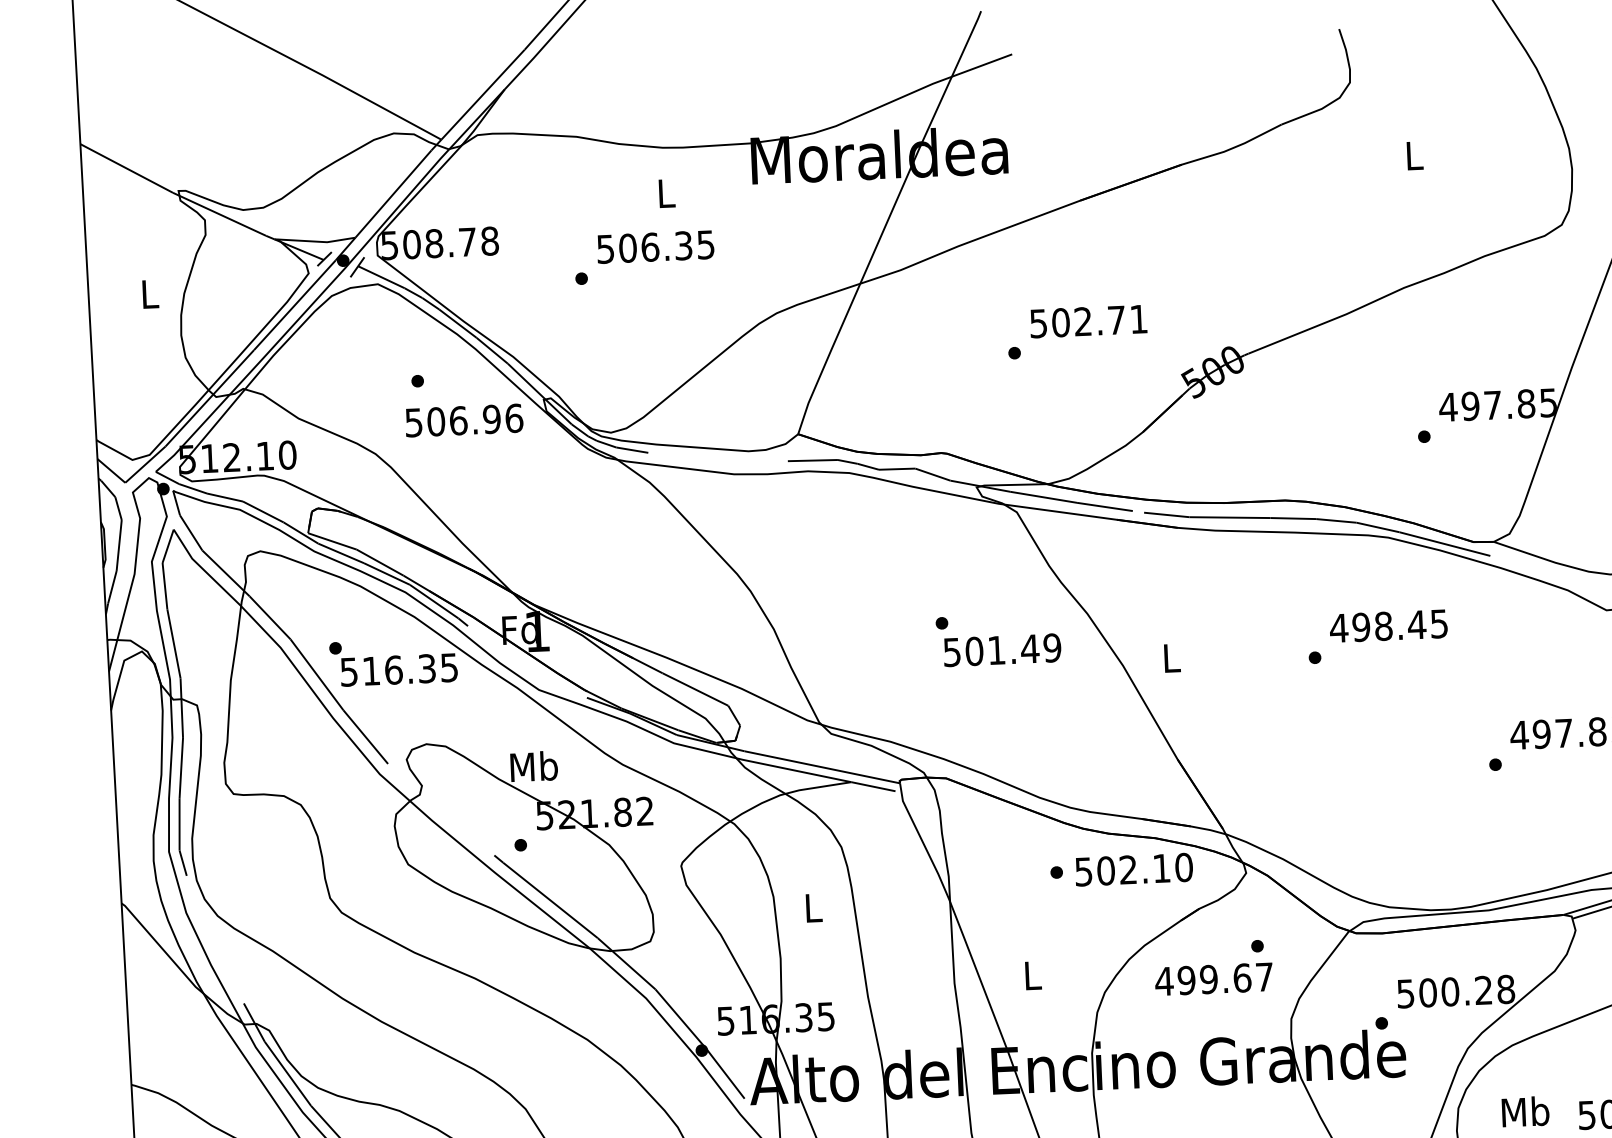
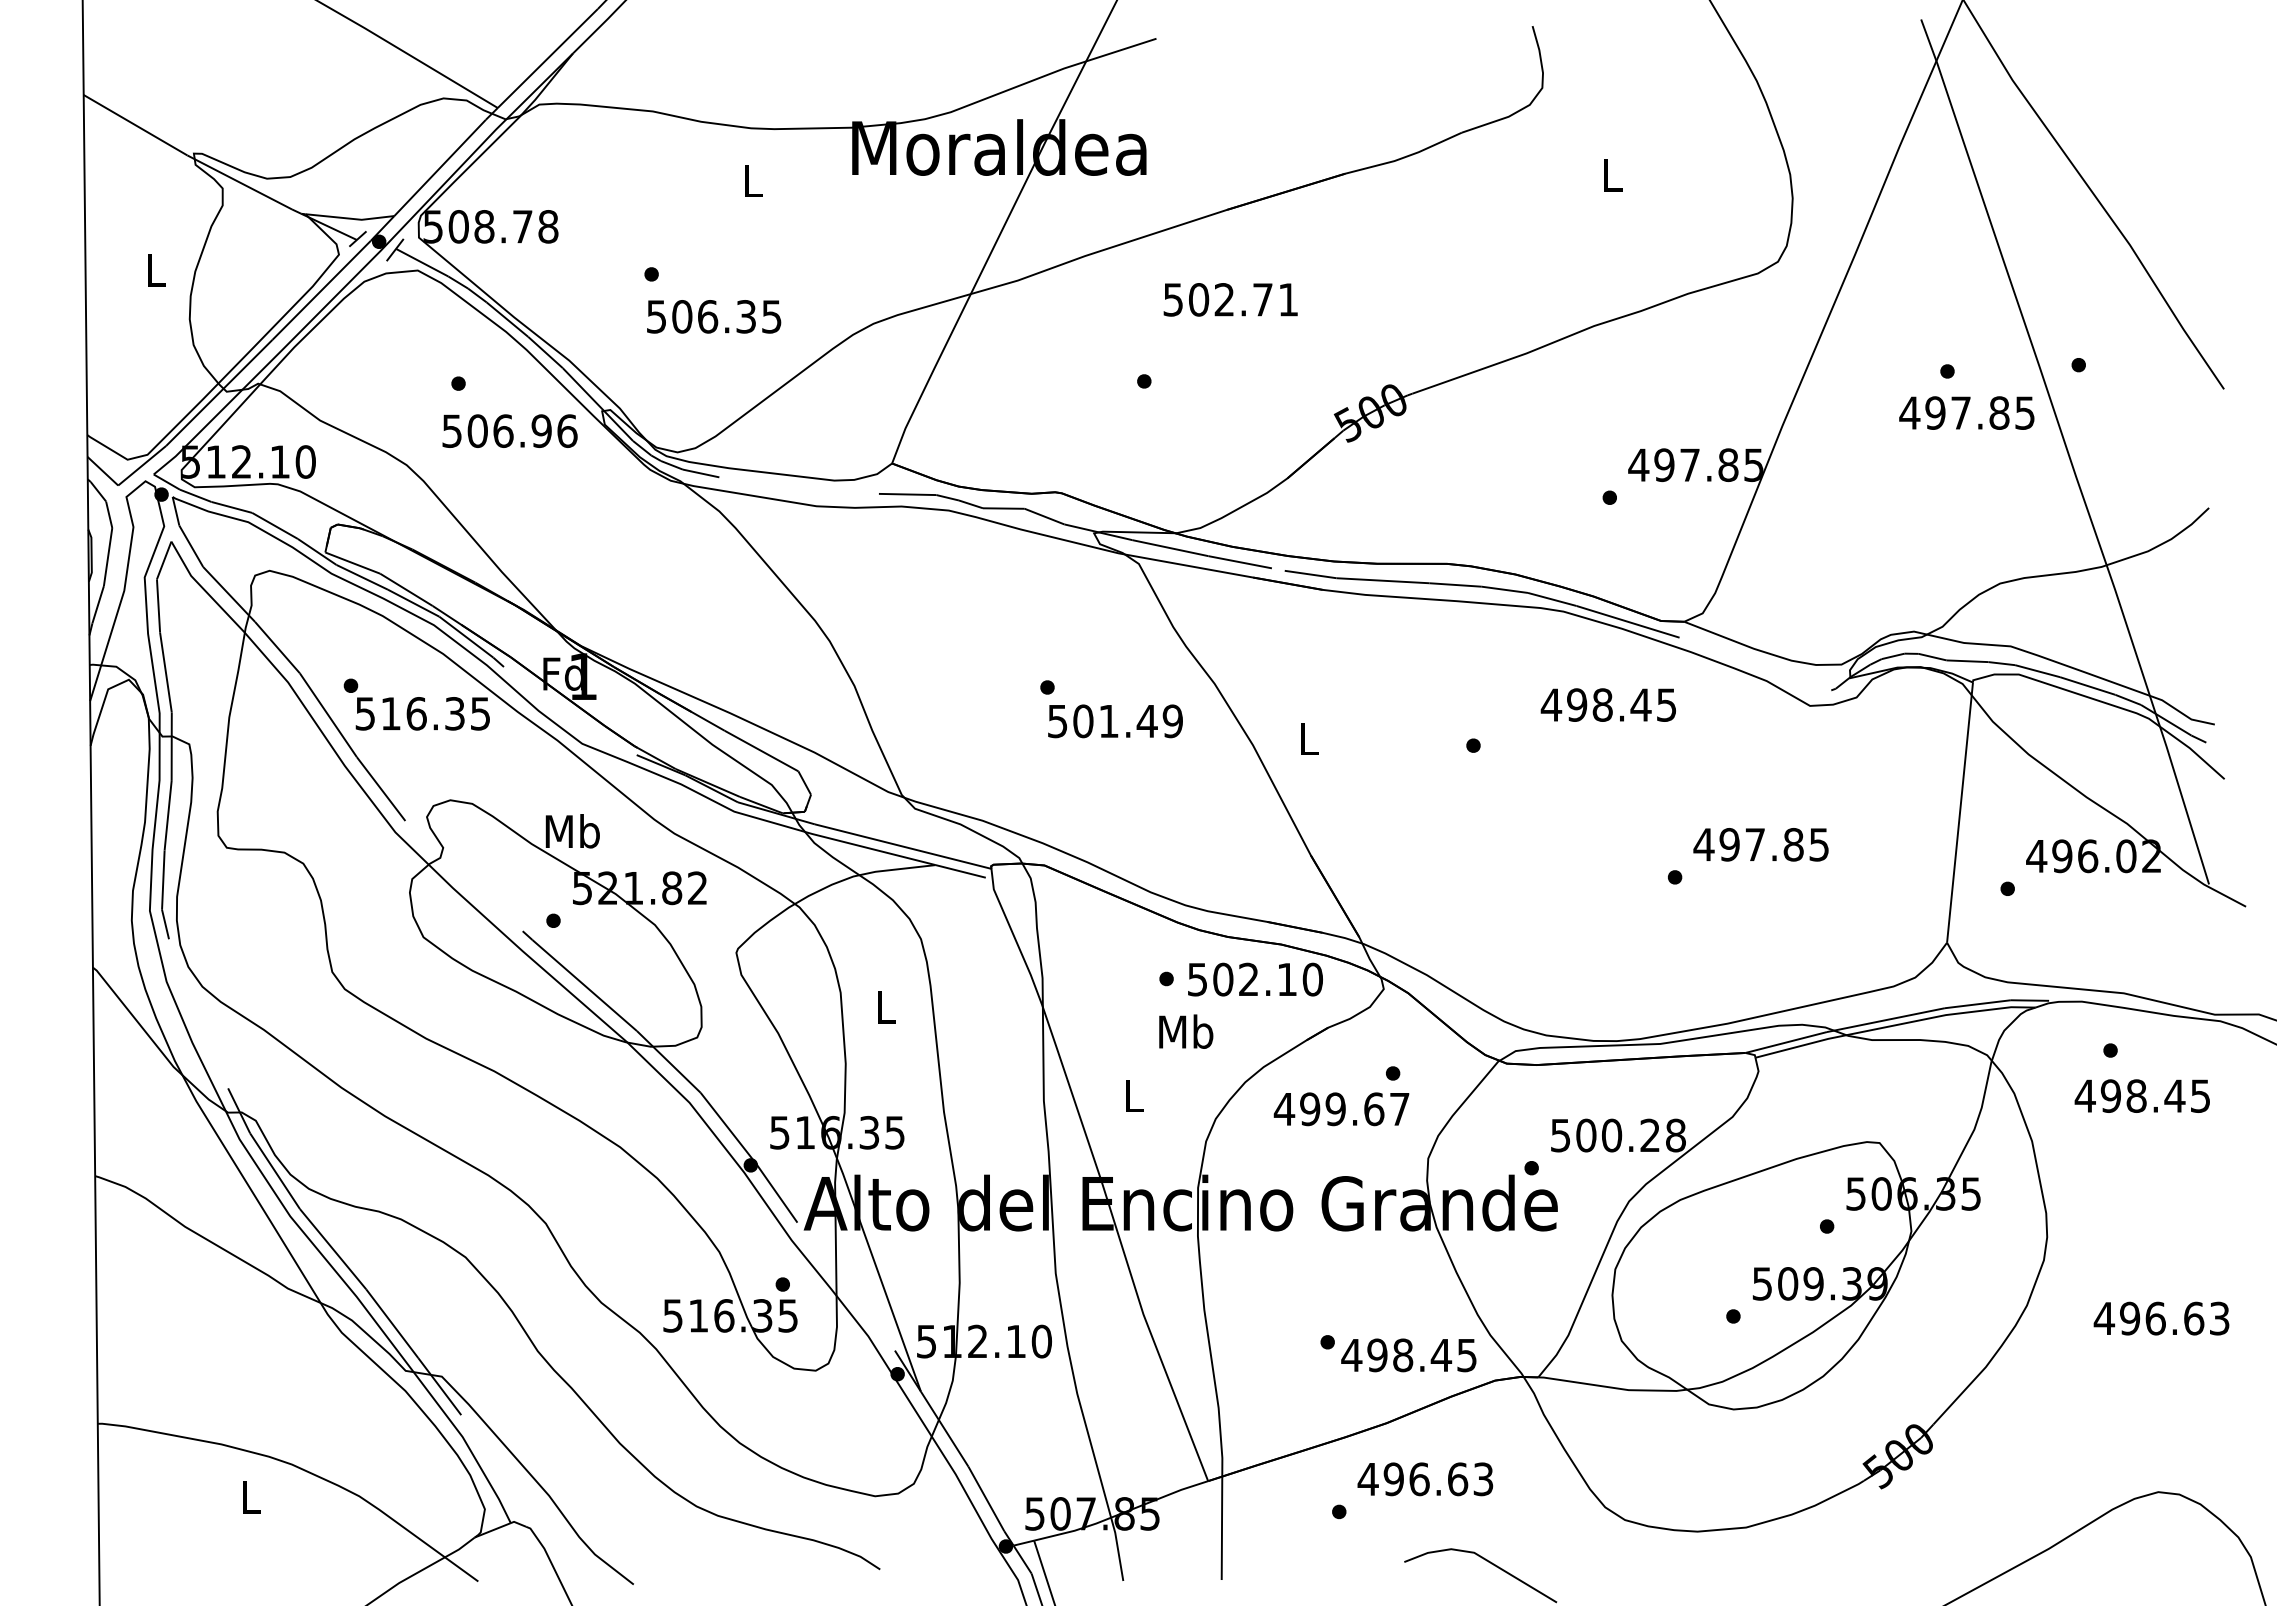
text: (656, 246) -> (714, 316), moved
text: (1088, 321) -> (1230, 299), moved
text: (1387, 625) -> (1607, 704), moved
text: (1525, 1111) -> (1186, 1031), moved

